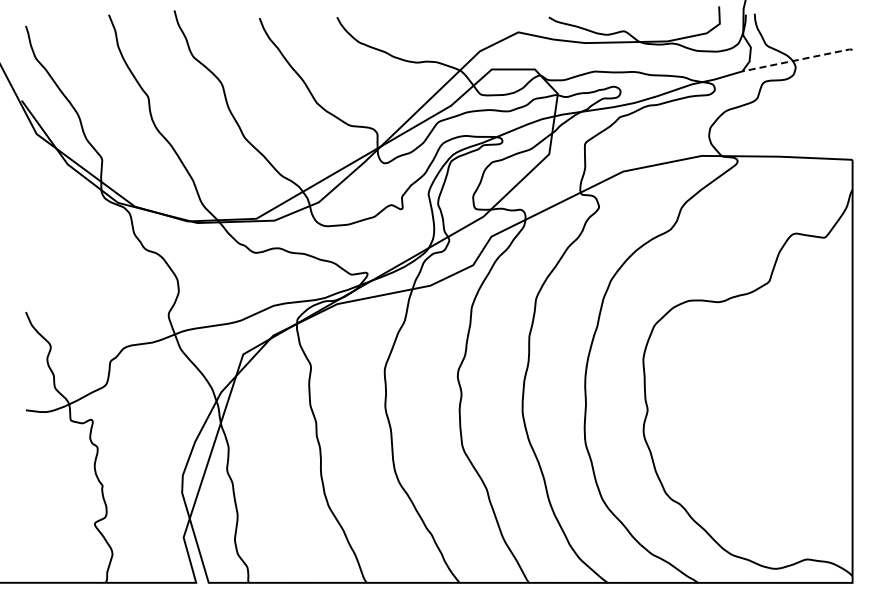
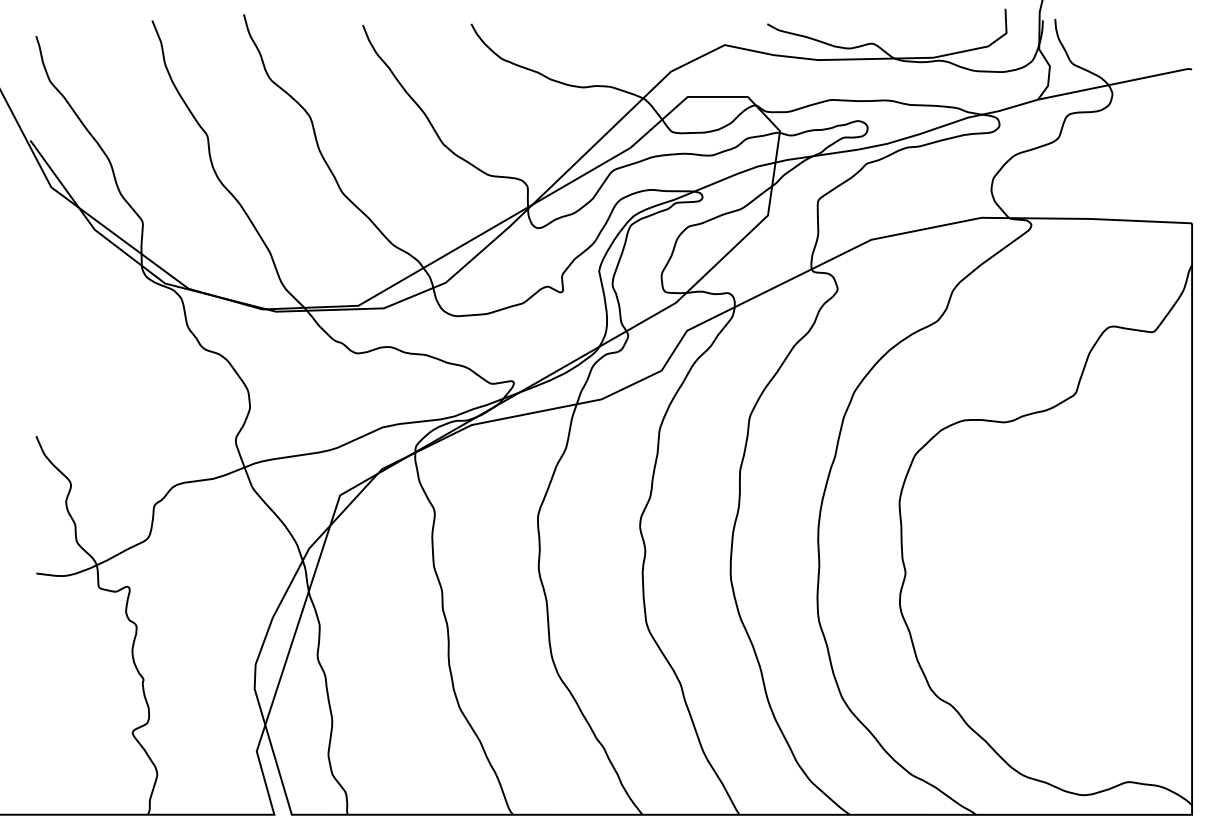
line: (797, 60) -> (1115, 84), dashed -> solid

